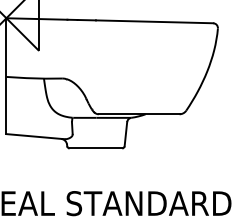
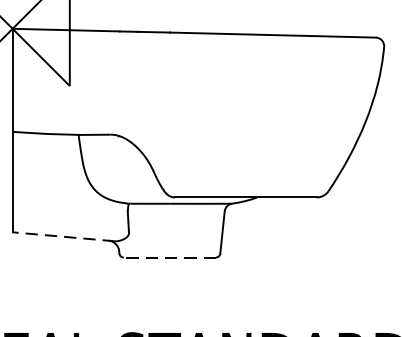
line: (35, 136) -> (63, 236), solid -> dashed
line: (95, 148) -> (169, 257), solid -> dashed

